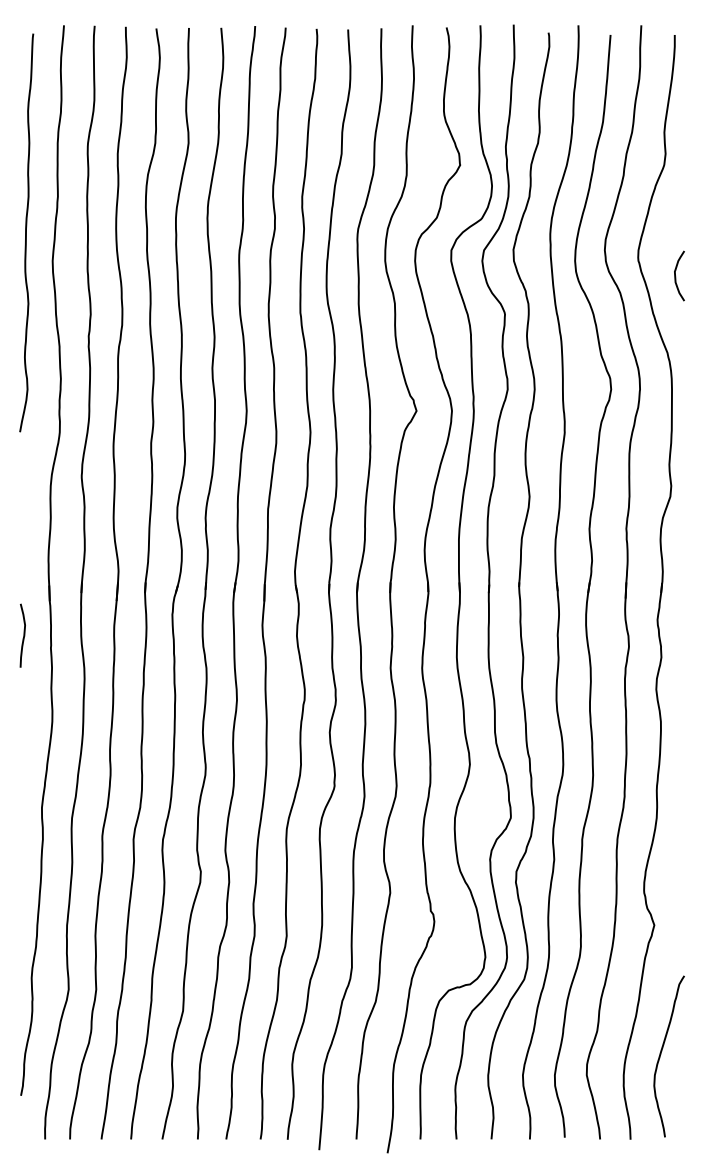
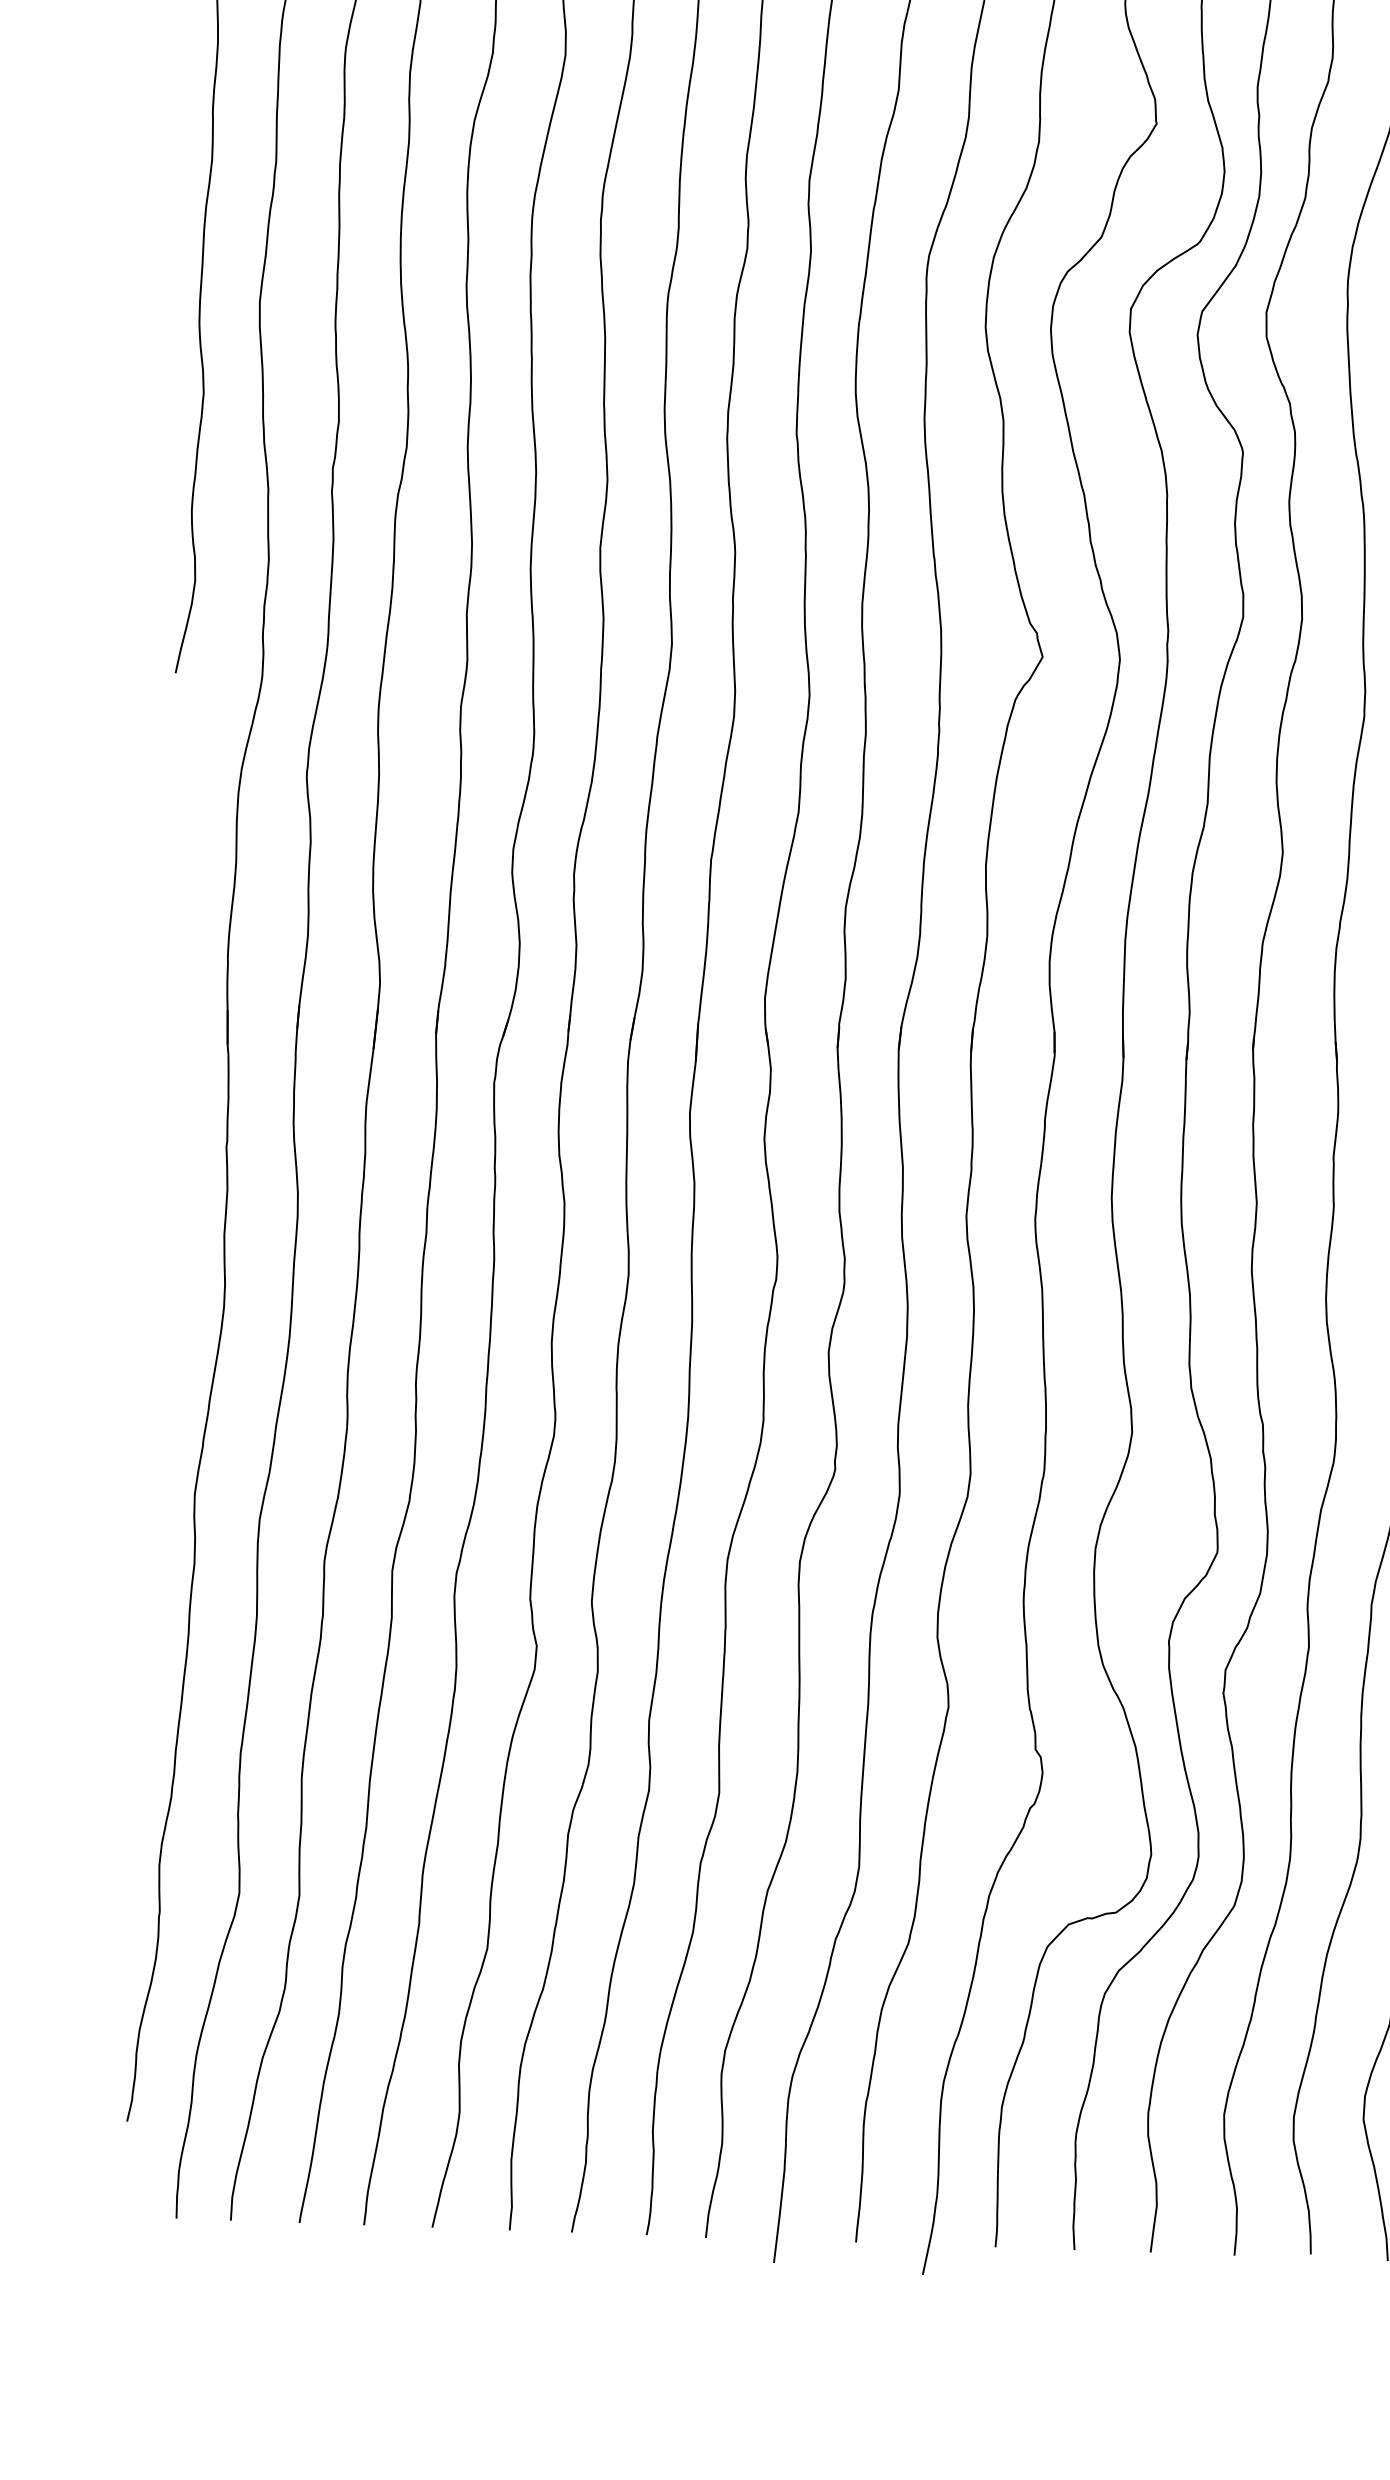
curve: (23, 635) -> (167, 1117), removed

